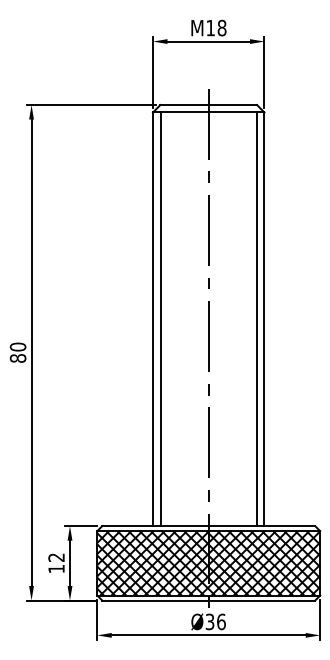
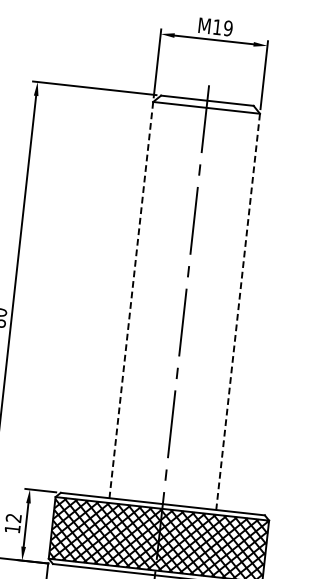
text: (221, 28) -> (227, 28), M18 -> M19
line: (153, 319) -> (131, 300), solid -> dashed
line: (160, 319) -> (138, 301), removed
line: (256, 319) -> (230, 311), removed
line: (264, 319) -> (238, 312), solid -> dashed

